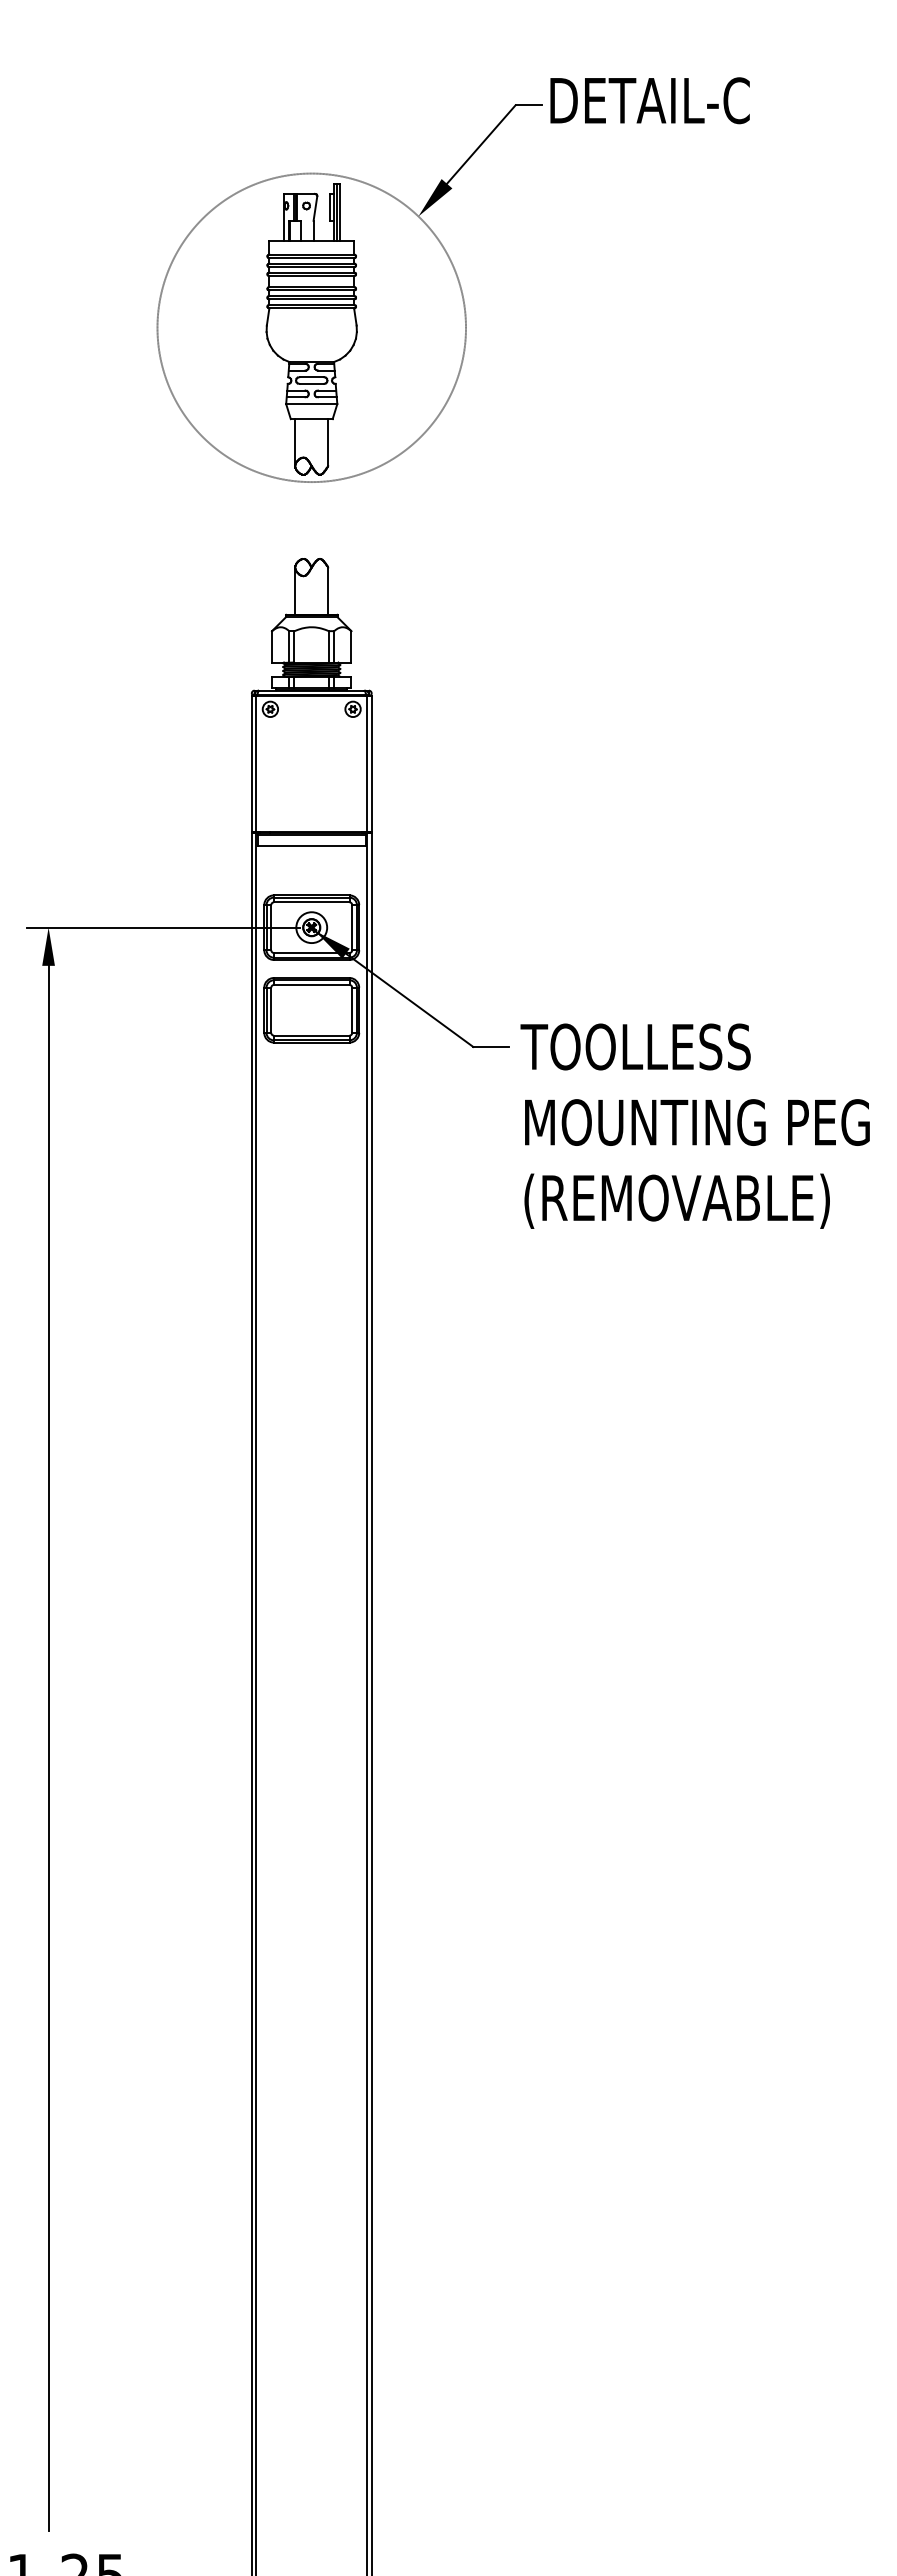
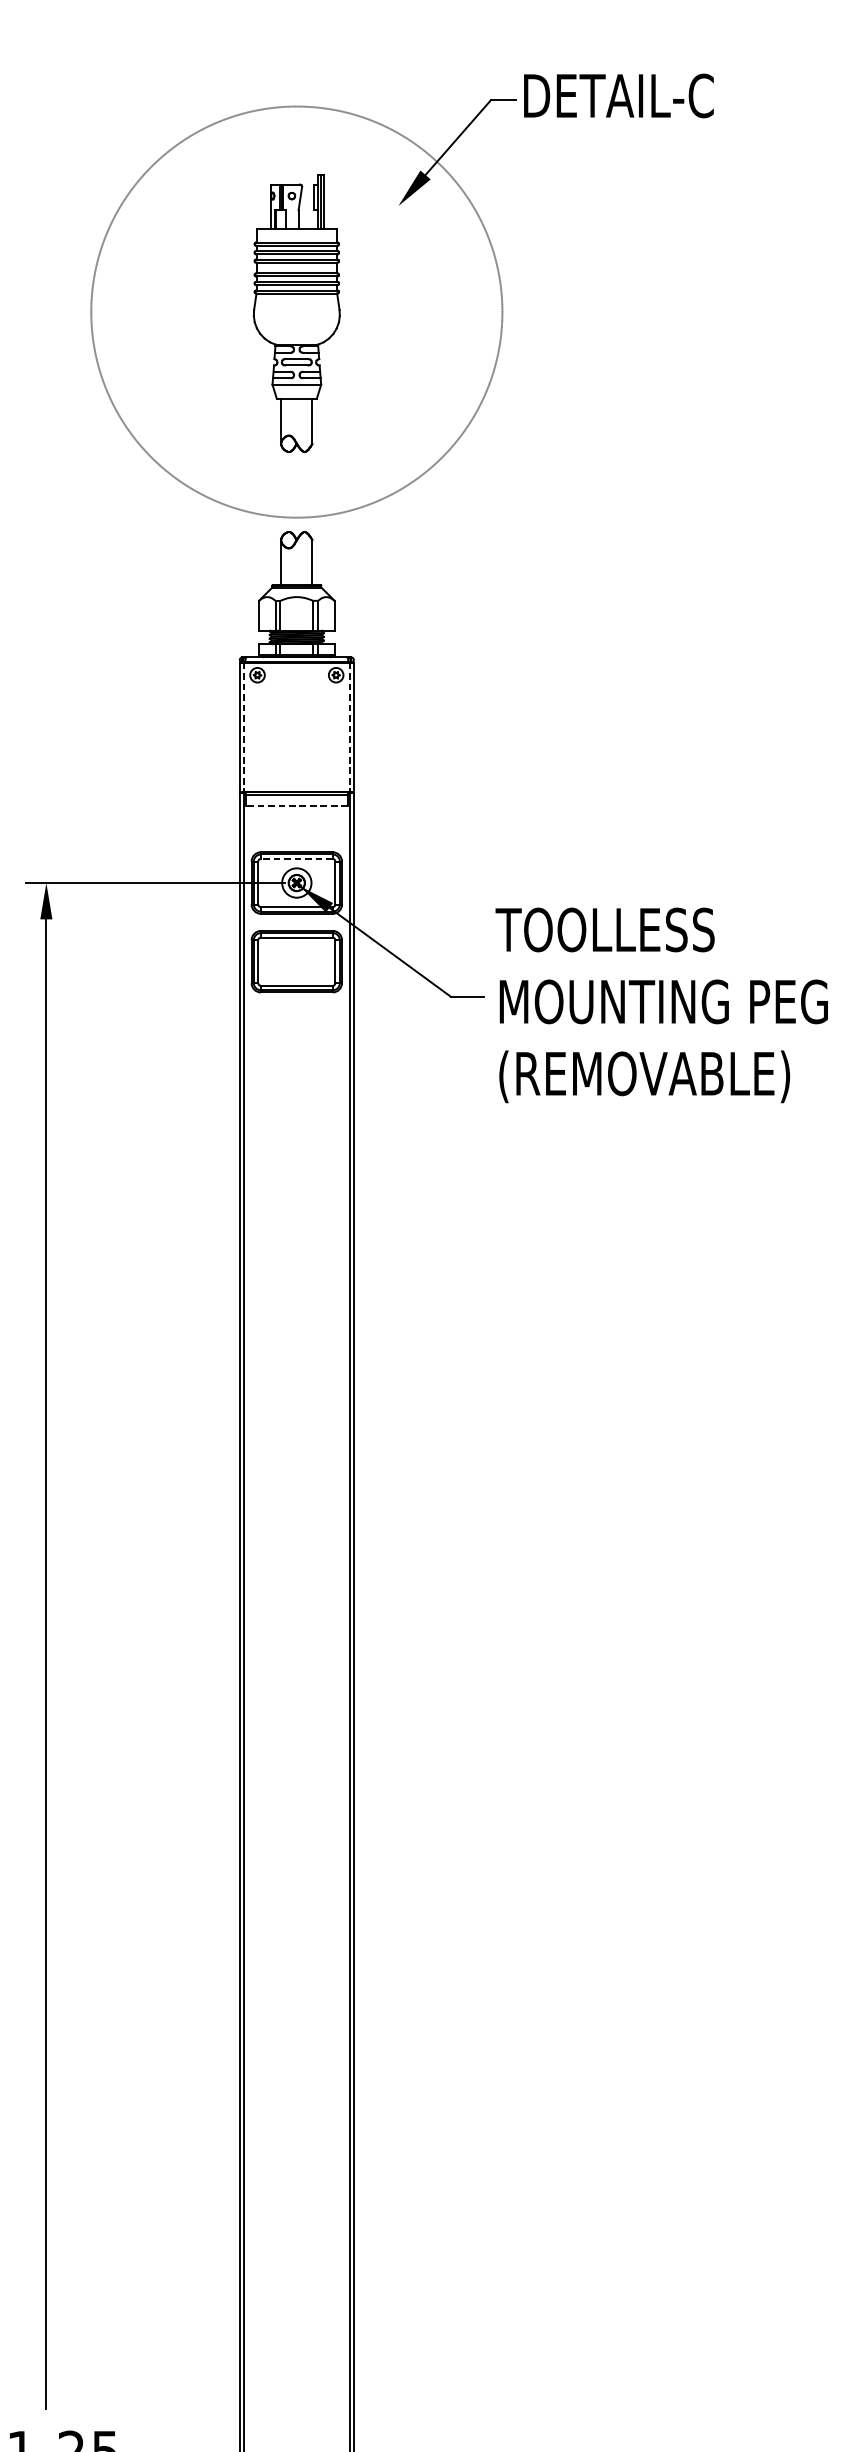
circle: (311, 327) -> (296, 311), size x1.4
line: (256, 764) -> (244, 727), solid -> dashed
line: (367, 764) -> (349, 727), solid -> dashed
line: (311, 846) -> (296, 805), solid -> dashed
line: (311, 902) -> (296, 859), solid -> dashed
text: (694, 1125) -> (661, 1004), moved

